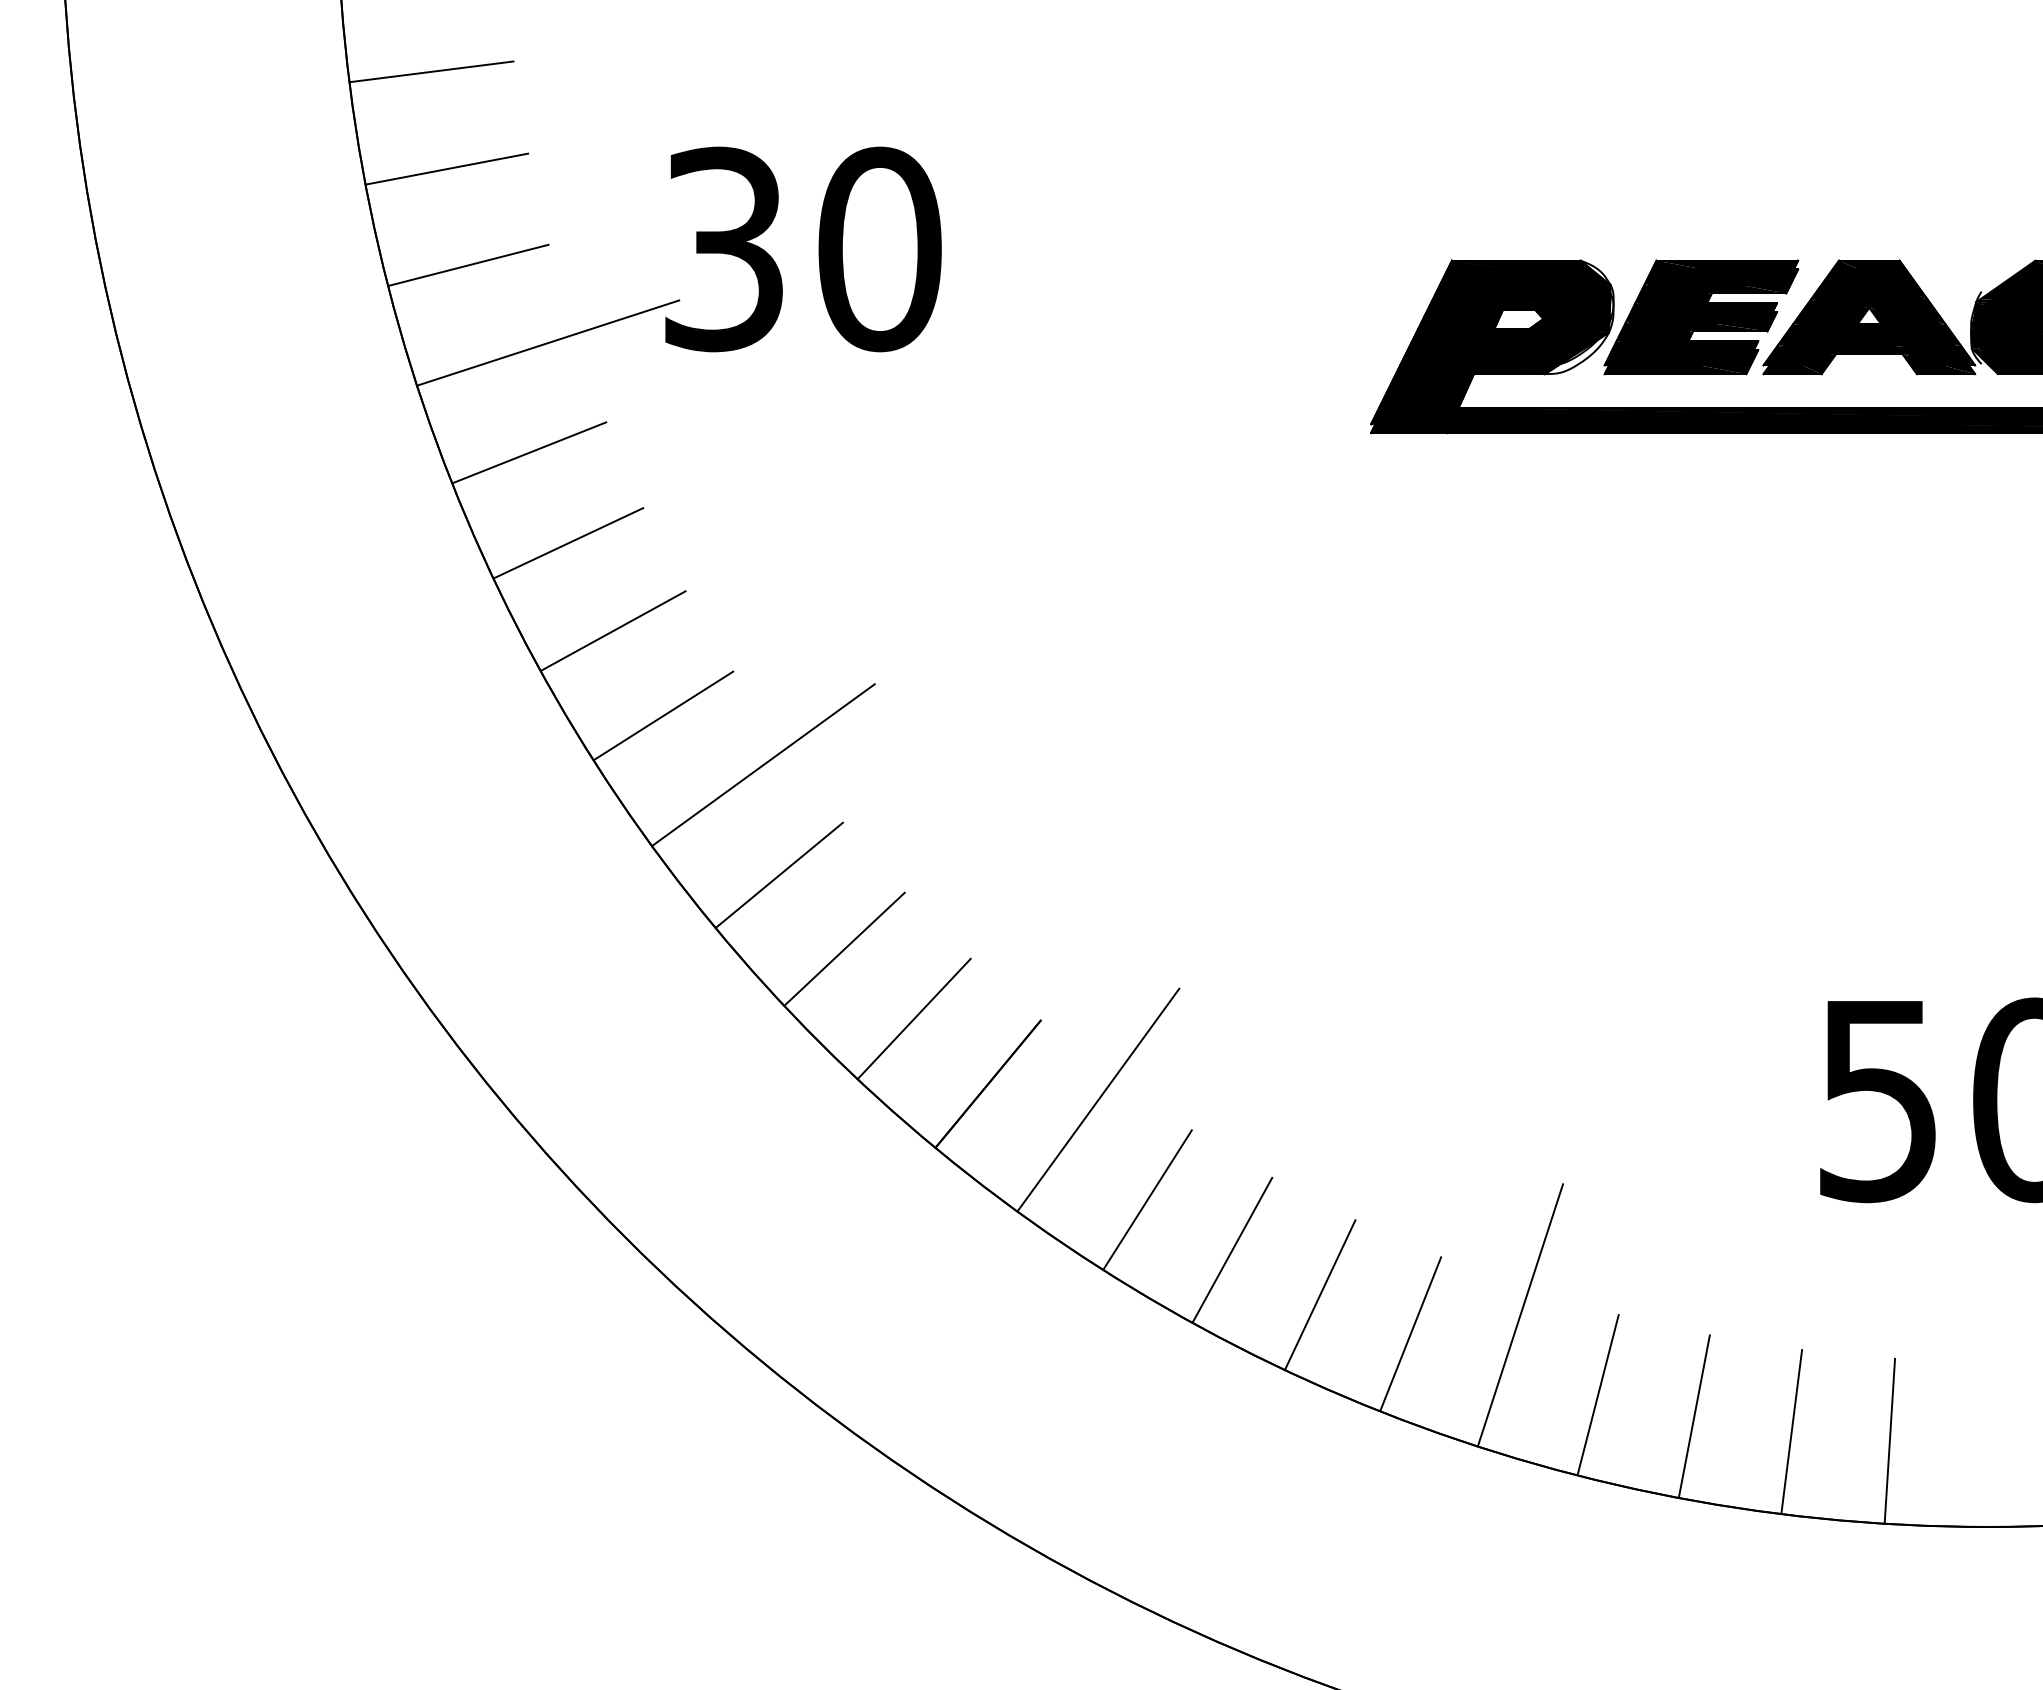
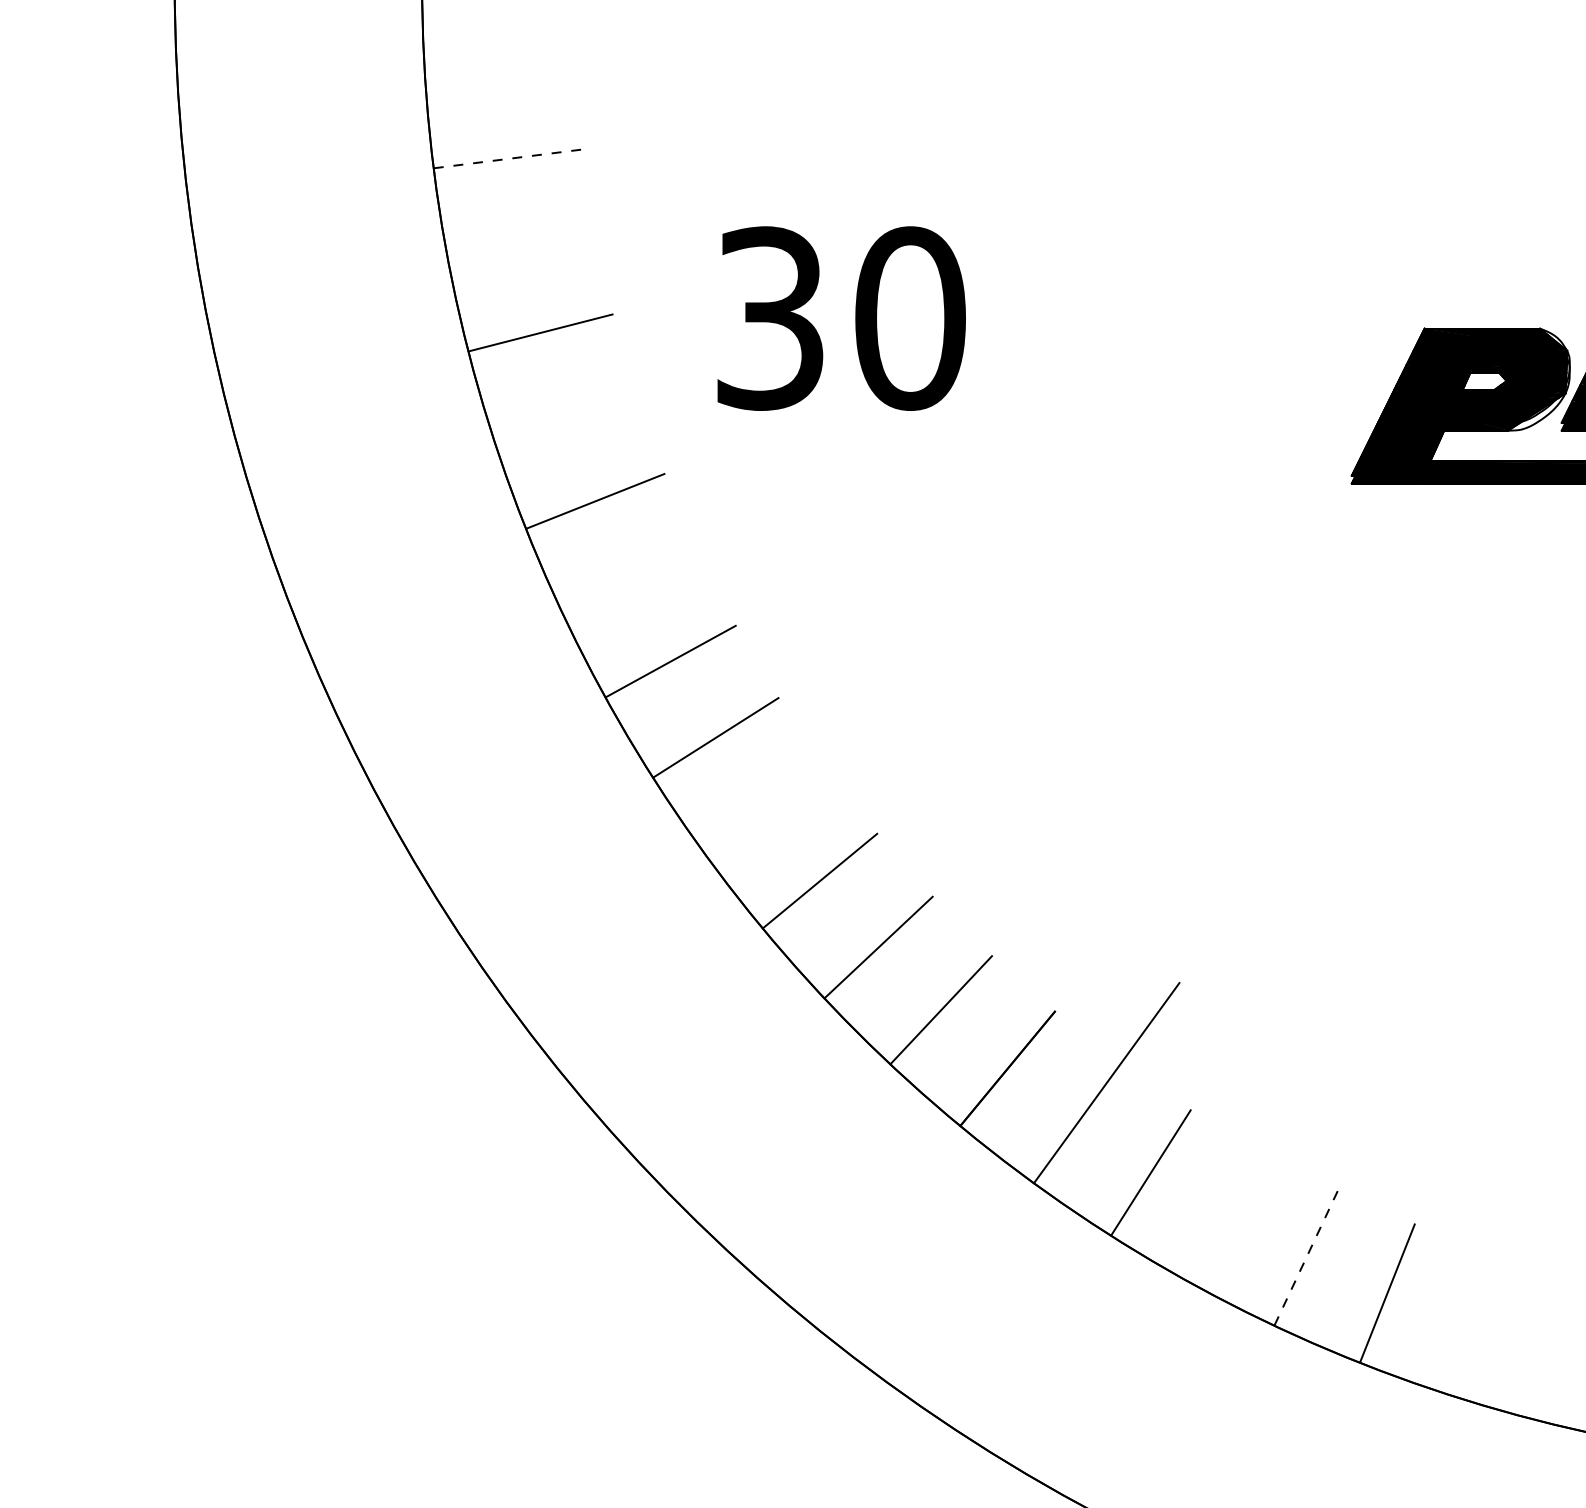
line: (431, 71) -> (507, 158), solid -> dashed
line: (446, 168) -> (520, 245), removed
line: (548, 342) -> (612, 402), removed
line: (568, 543) -> (630, 582), removed
line: (763, 765) -> (805, 782), removed
line: (1232, 1249) -> (1227, 1217), removed
line: (1320, 1295) -> (1306, 1258), solid -> dashed
line: (1520, 1315) -> (1486, 1276), removed
line: (1597, 1395) -> (1555, 1348), removed

